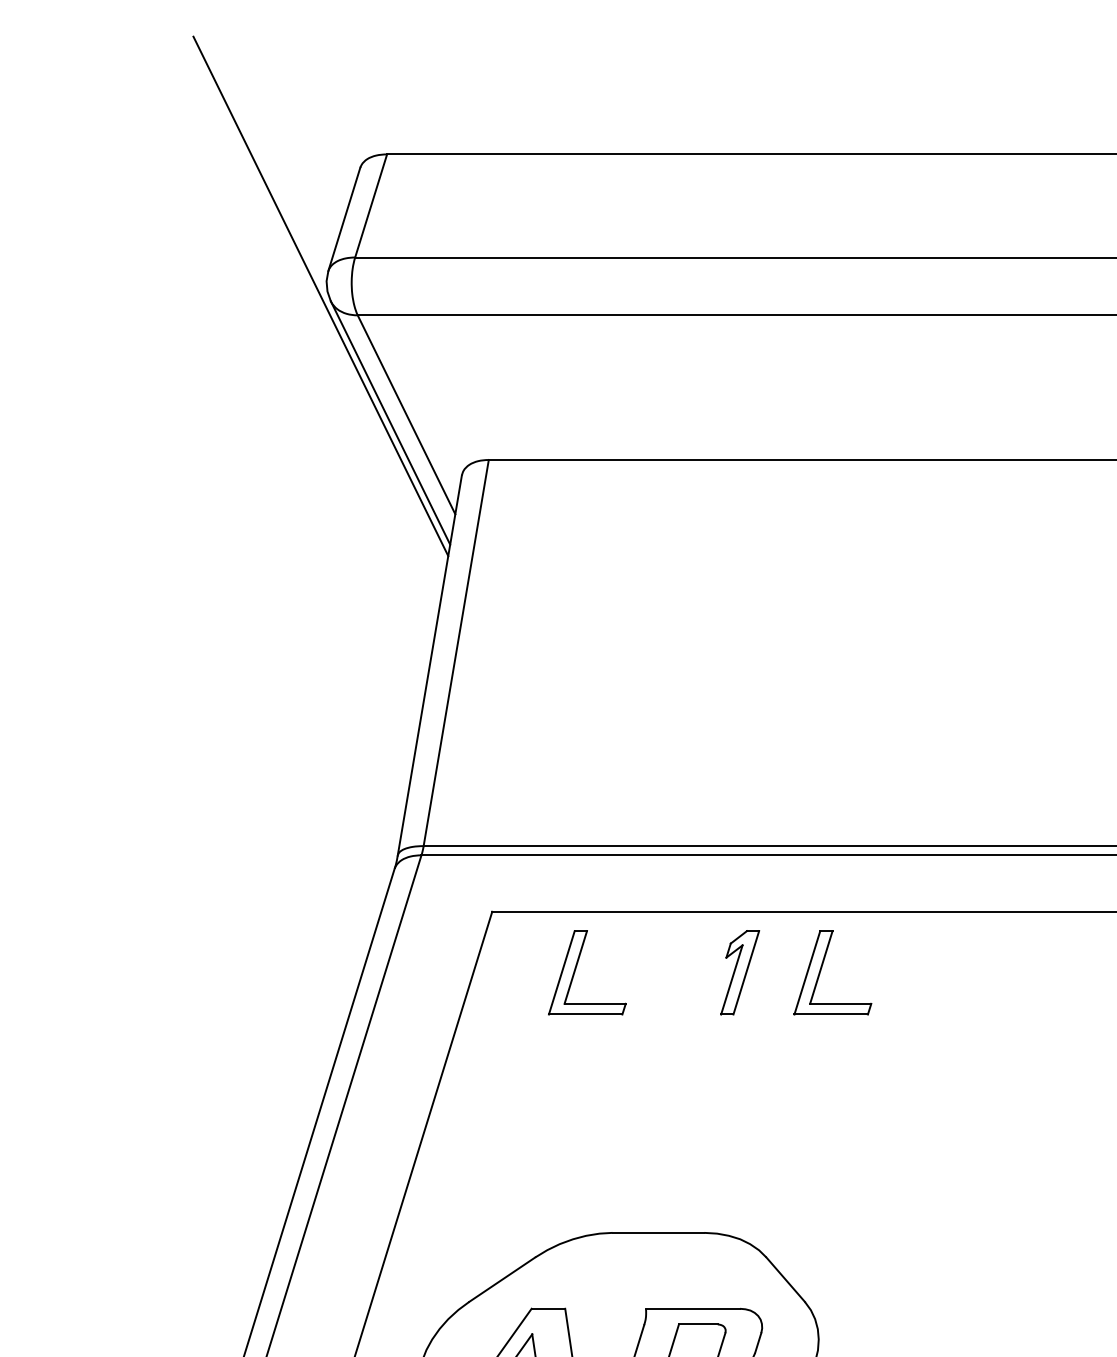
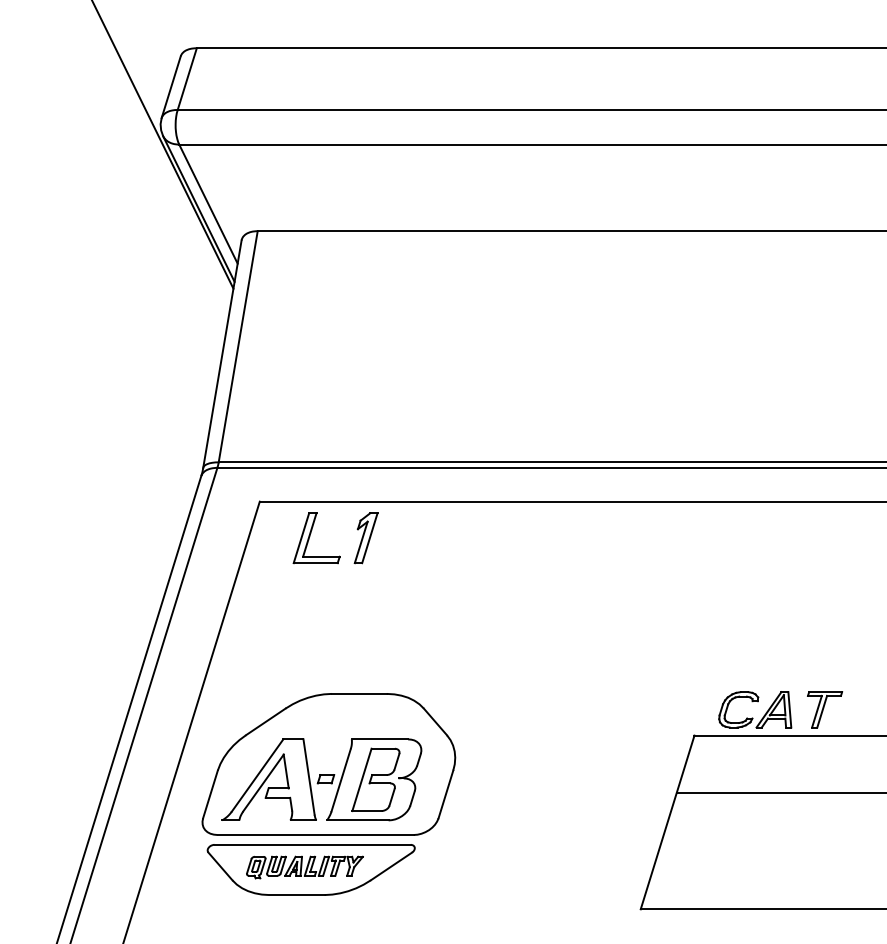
part: (822, 969) -> (457, 536), removed
part: (738, 973) -> (365, 538), moved

